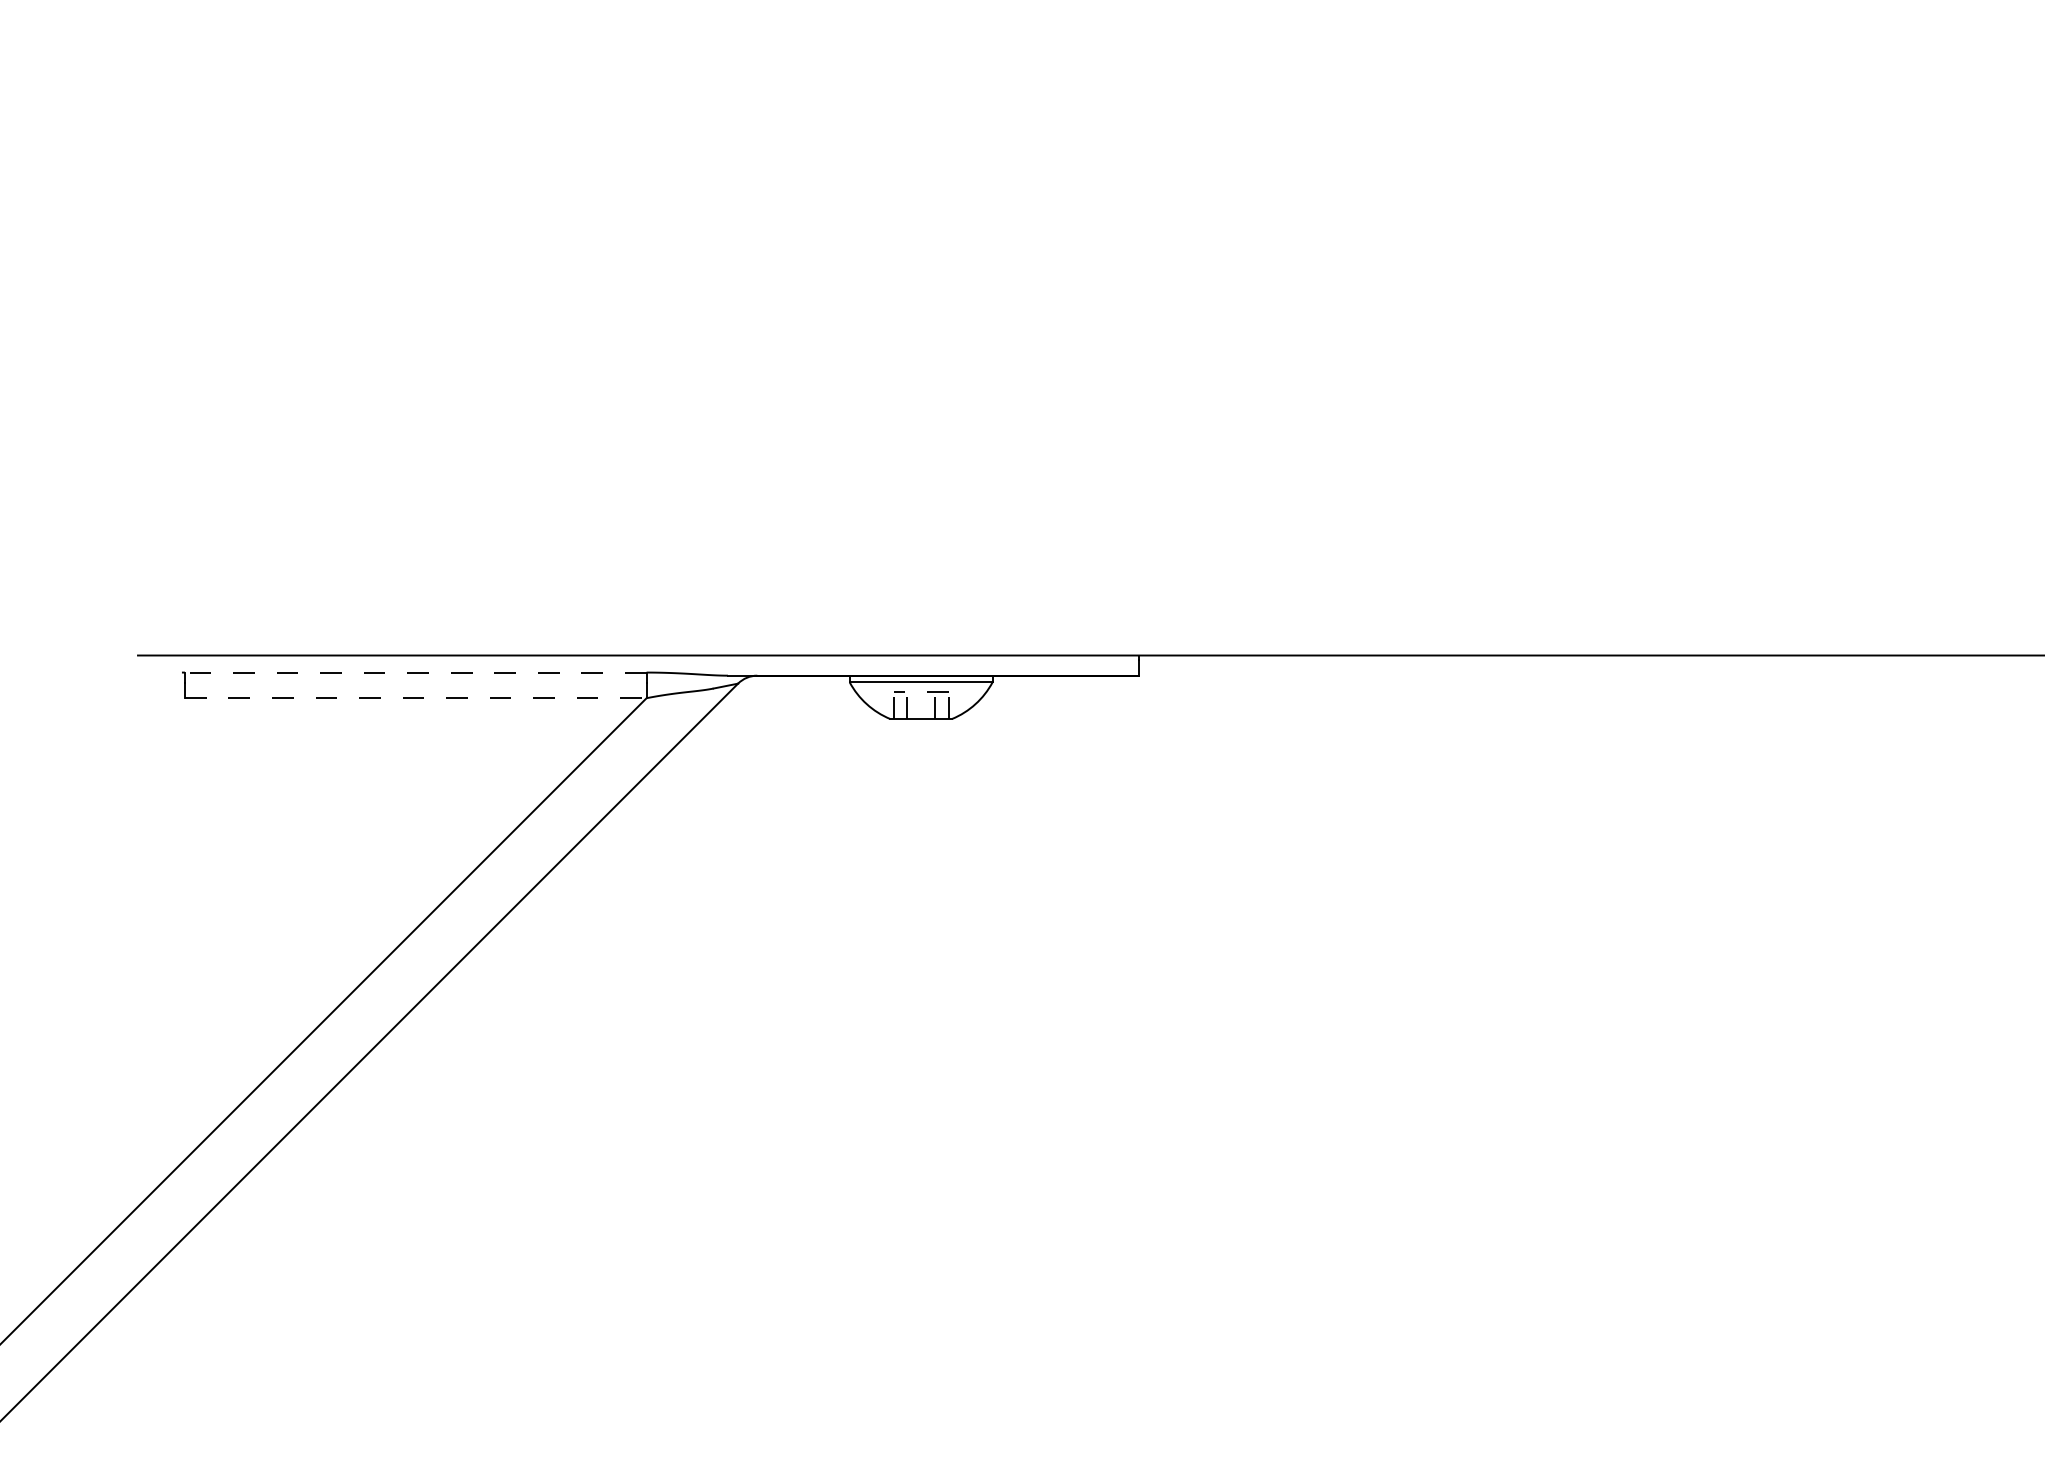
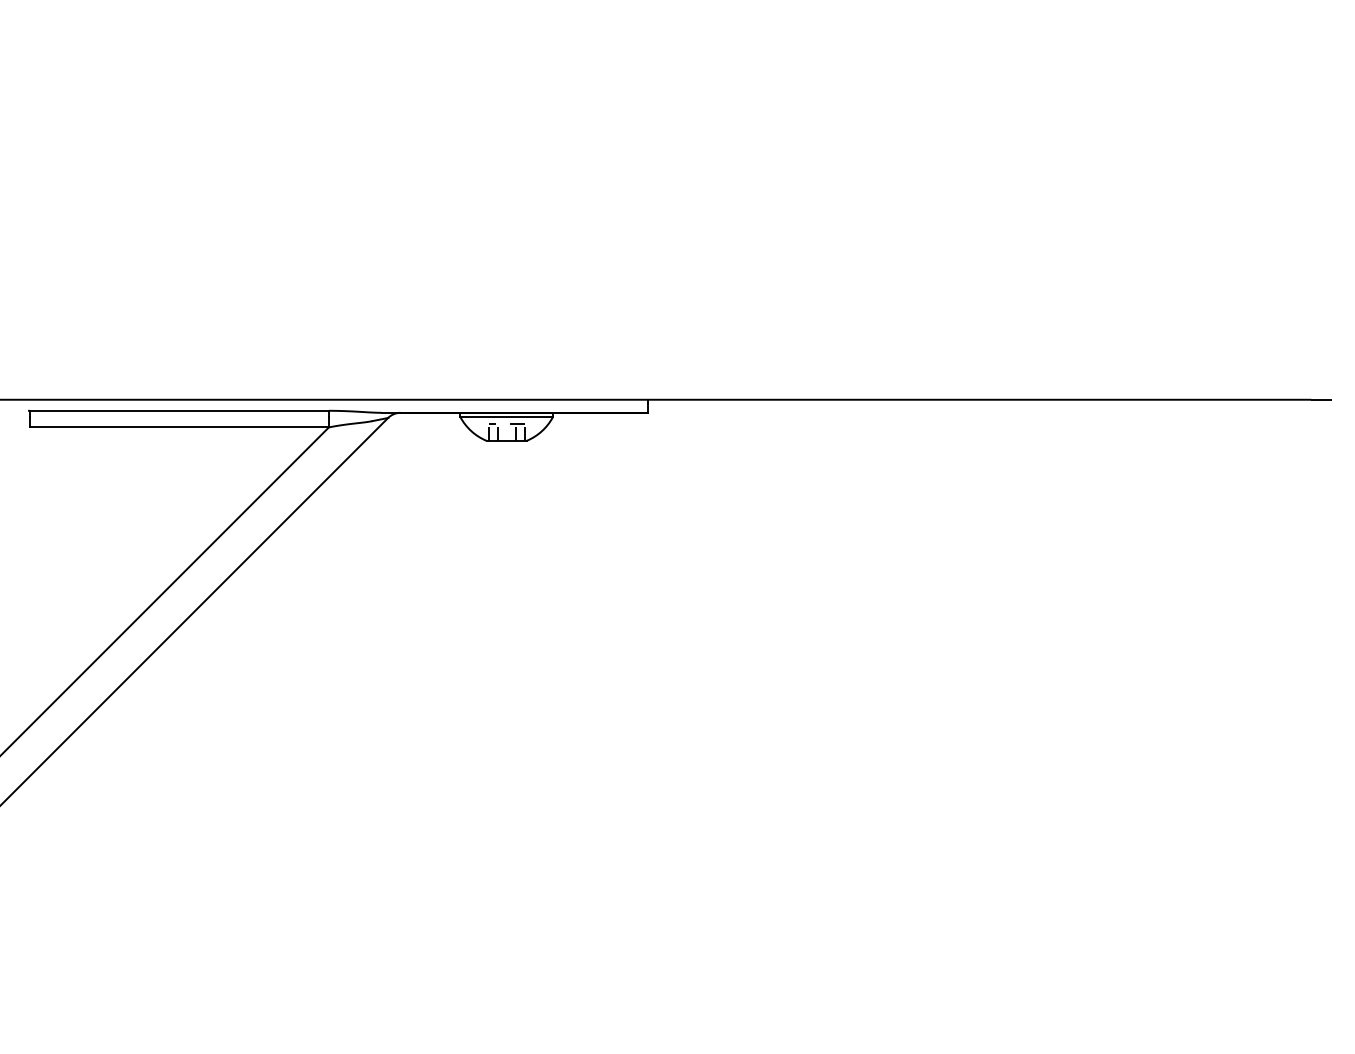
line: (414, 672) -> (178, 410), dashed -> solid
line: (415, 698) -> (179, 427), dashed -> solid

